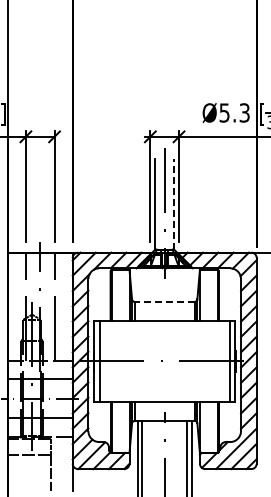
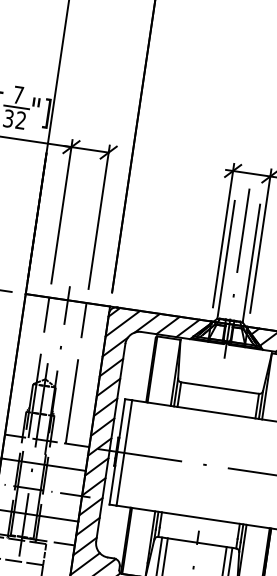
line: (174, 204) -> (251, 263), dashed -> solid
line: (164, 301) -> (219, 387), dashed -> solid

